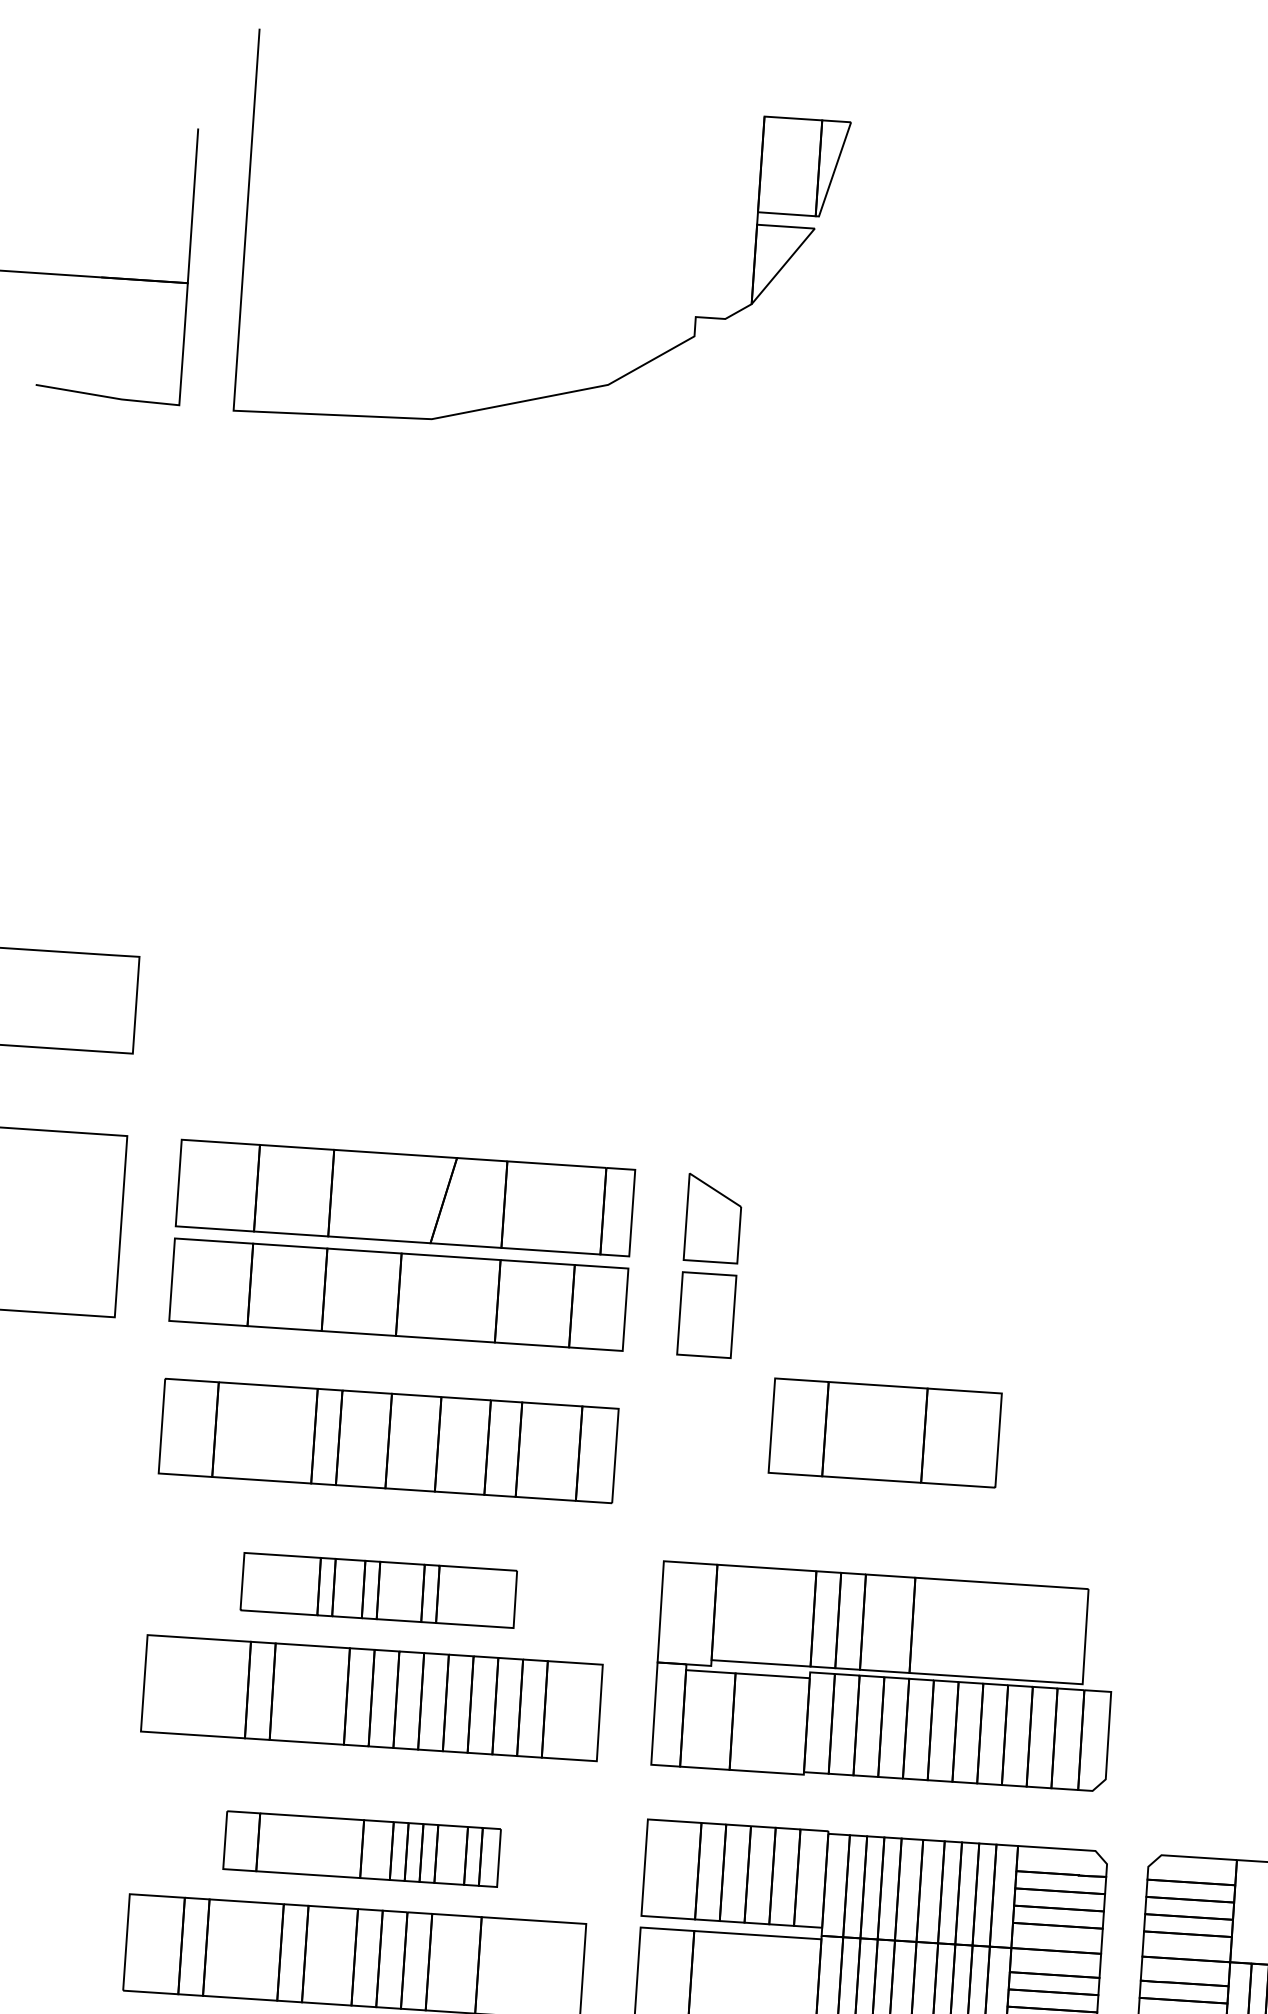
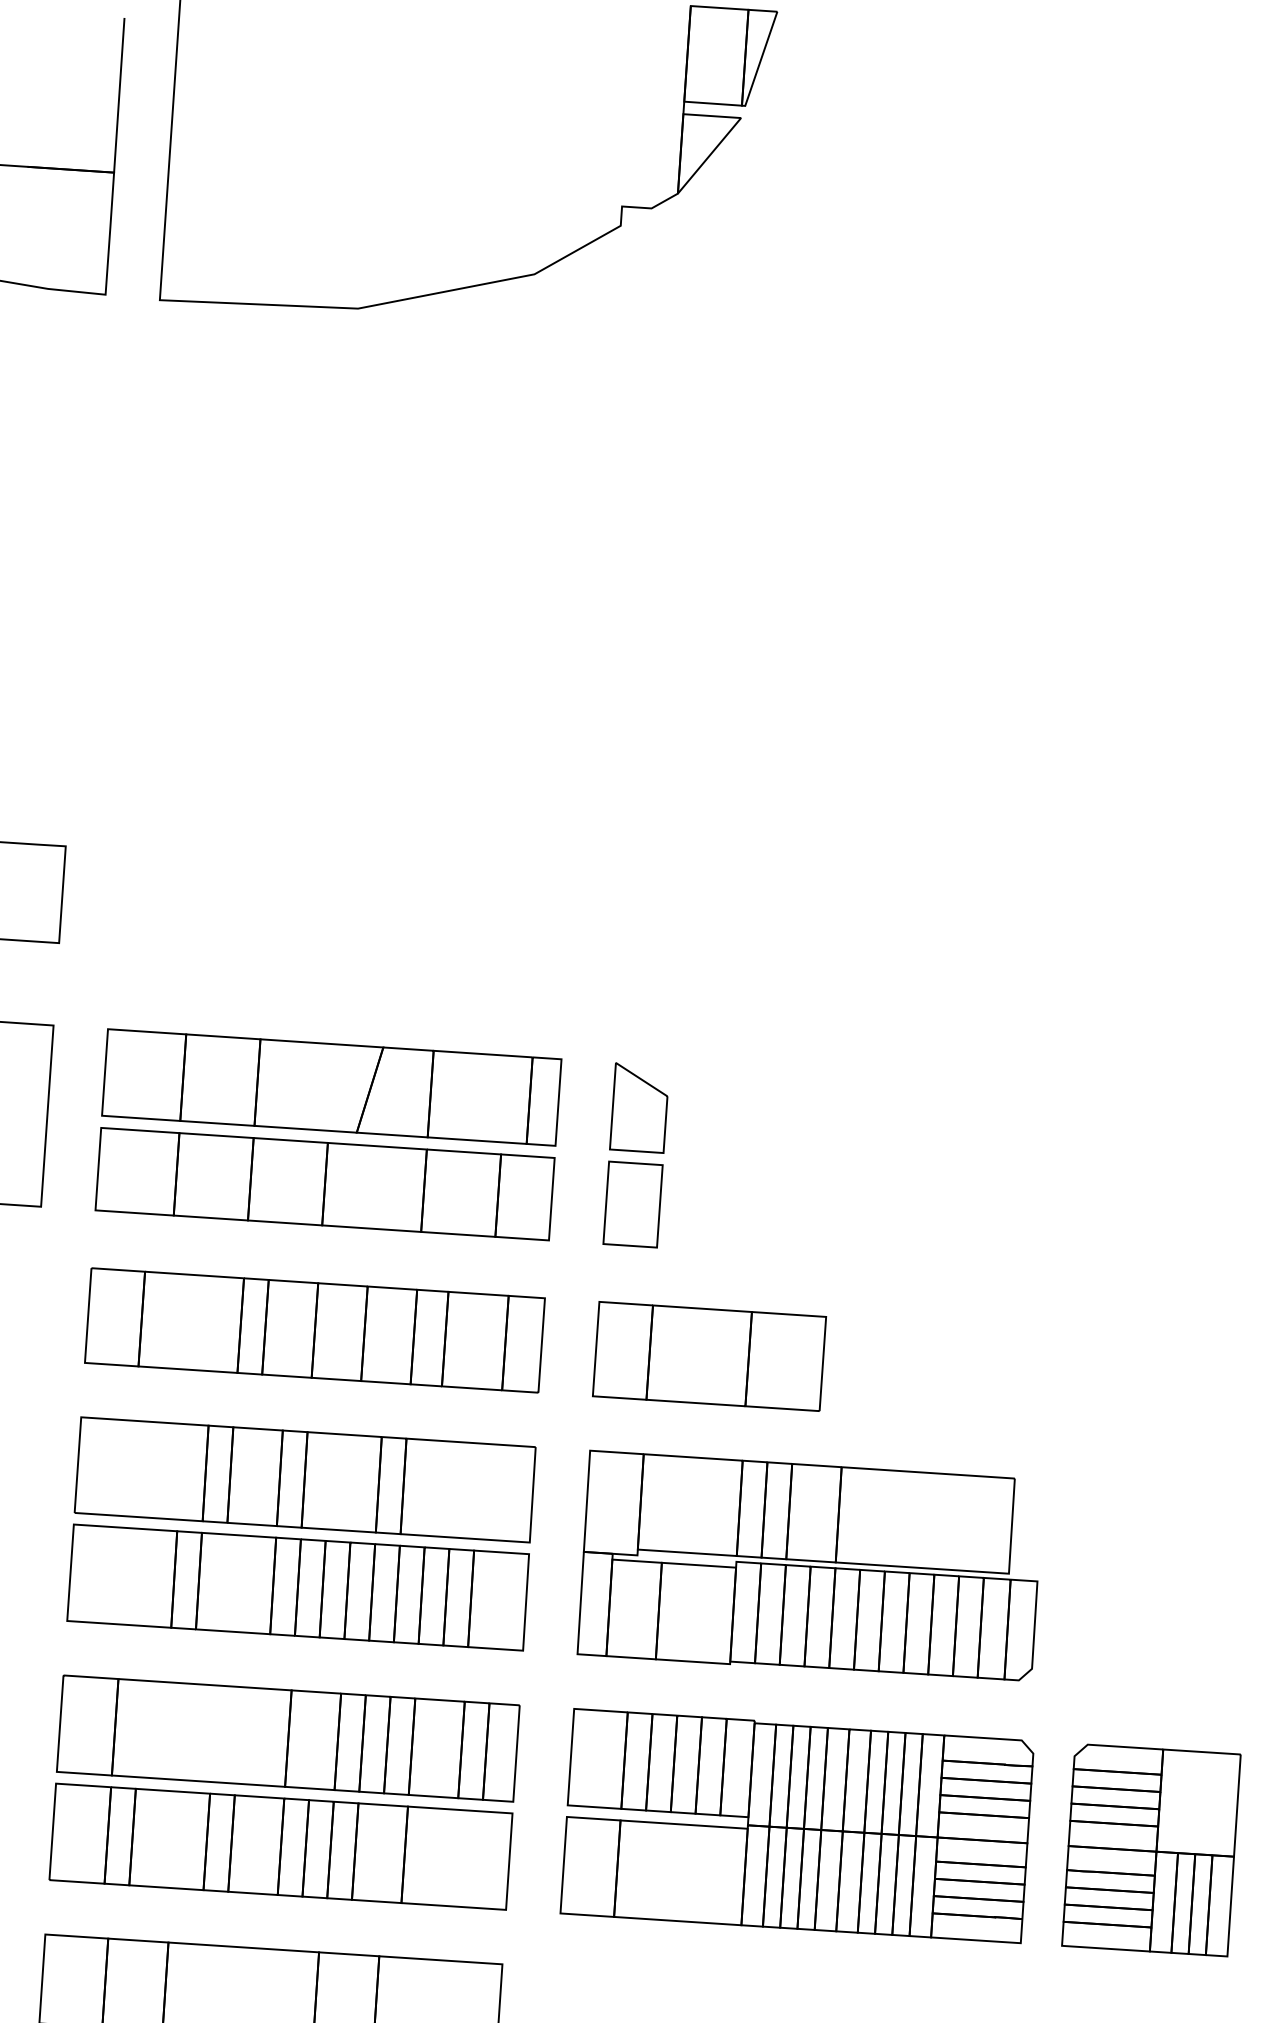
part: (885, 1433) -> (709, 1356), moved
part: (378, 1590) -> (304, 1479), size x1.67
part: (362, 1849) -> (288, 1738), size x1.67

